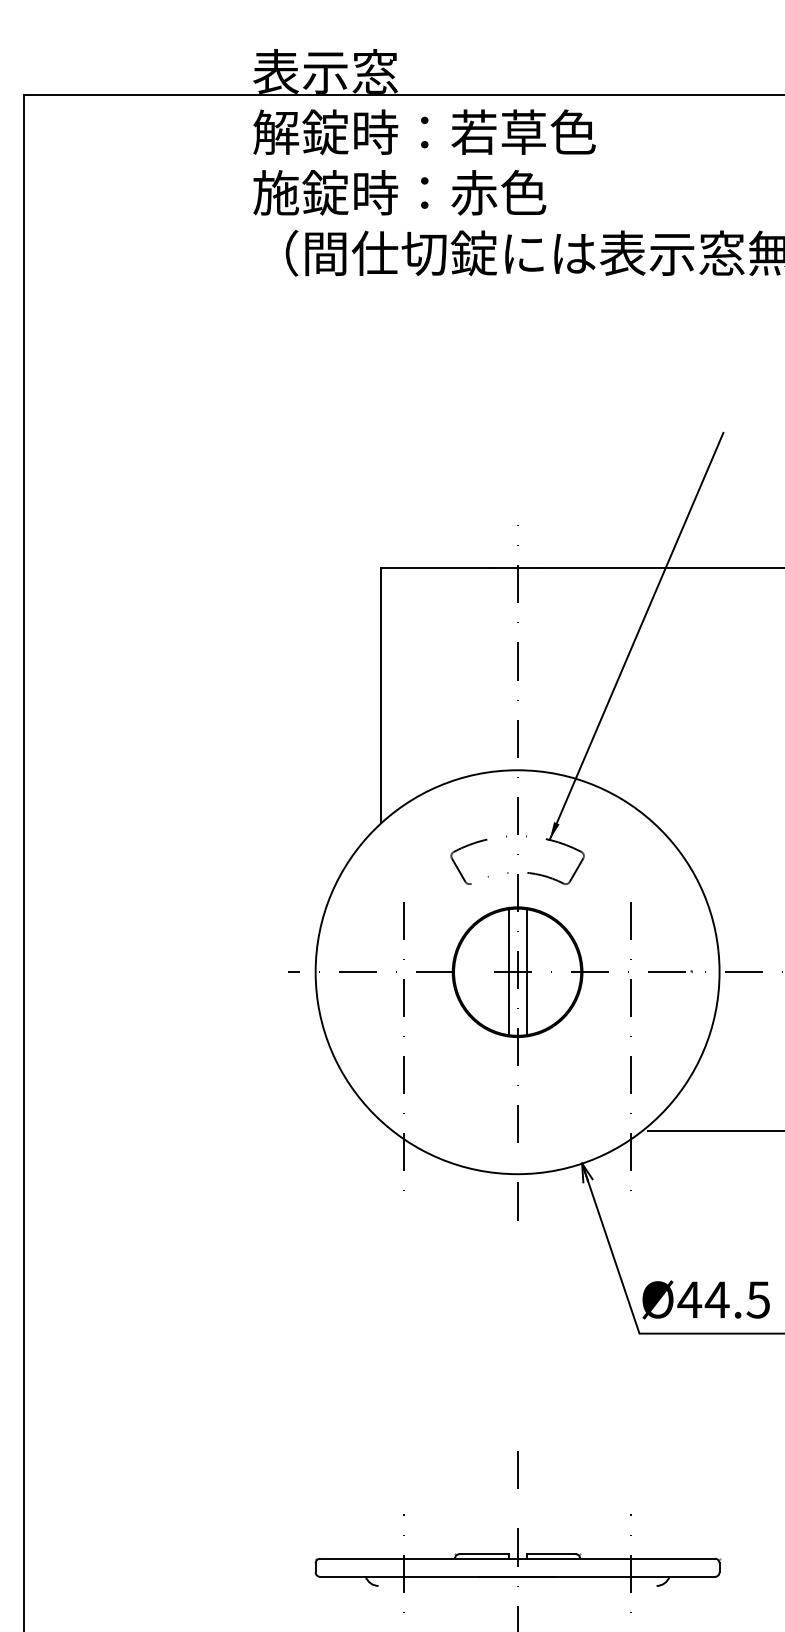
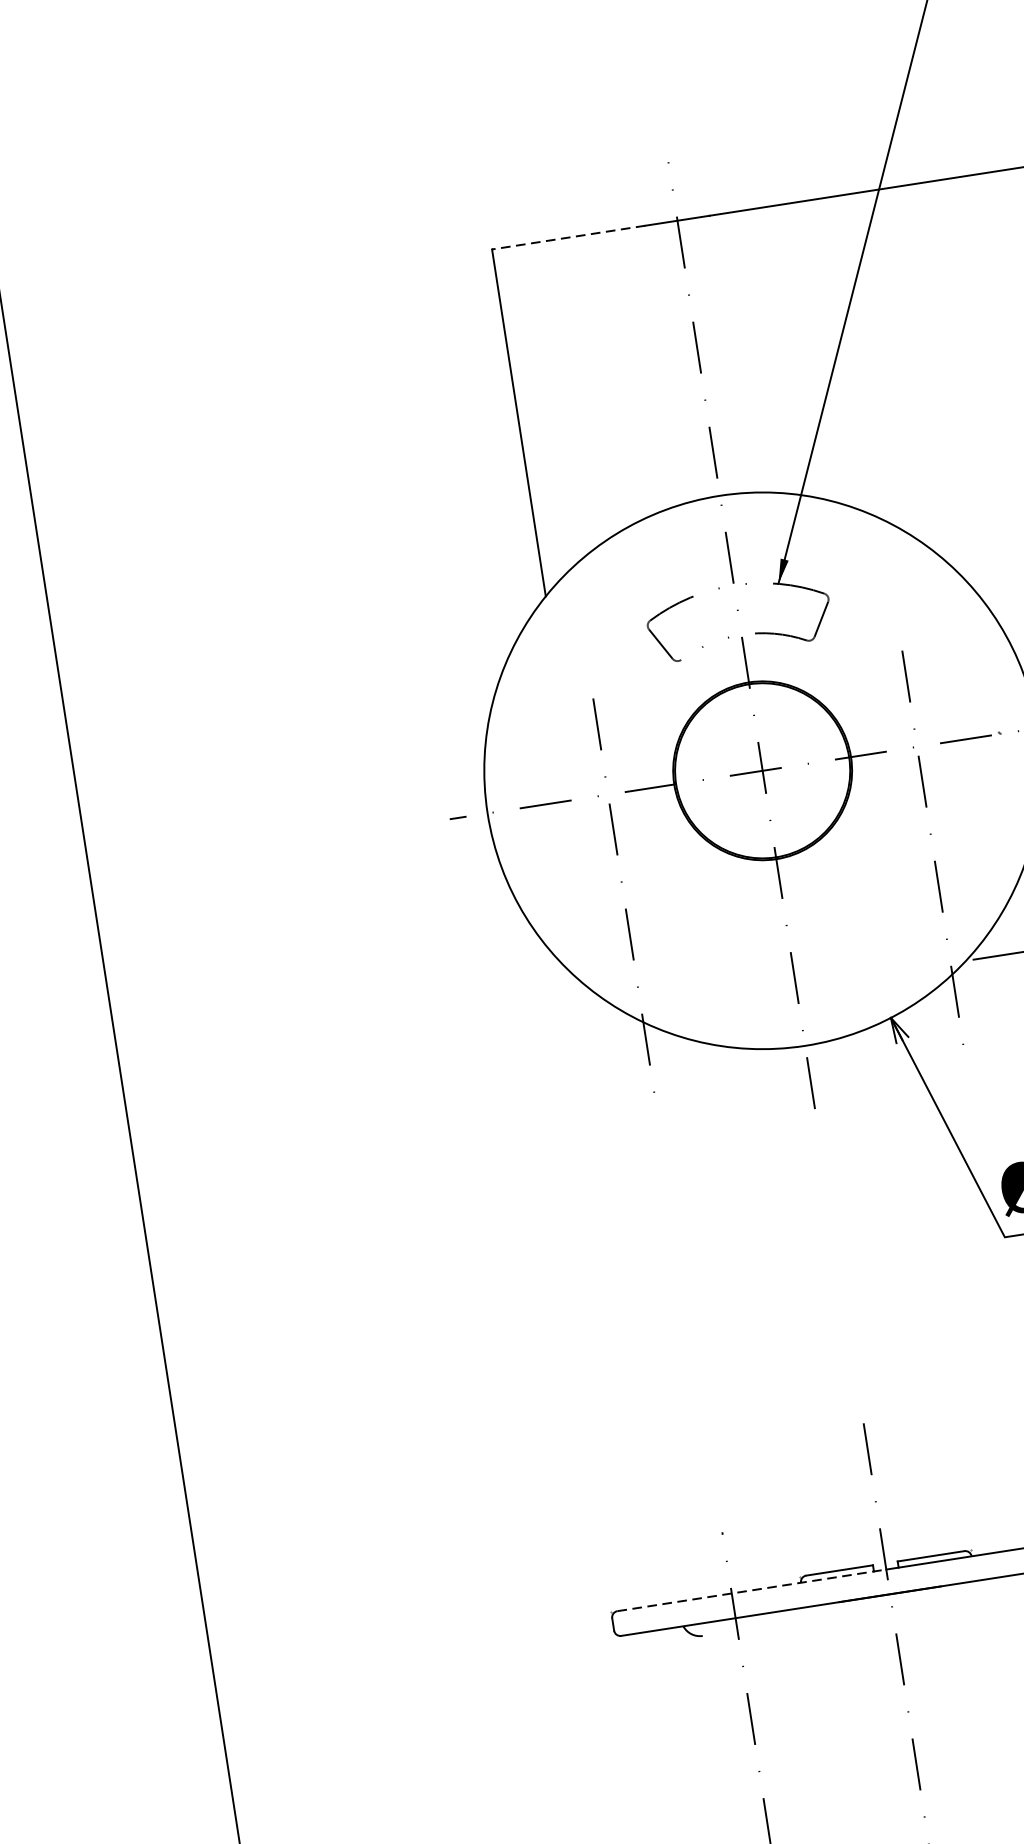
line: (437, 568) -> (568, 237), solid -> dashed
line: (508, 972) -> (750, 773), removed
line: (526, 972) -> (774, 769), removed
line: (418, 1558) -> (751, 1590), solid -> dashed

